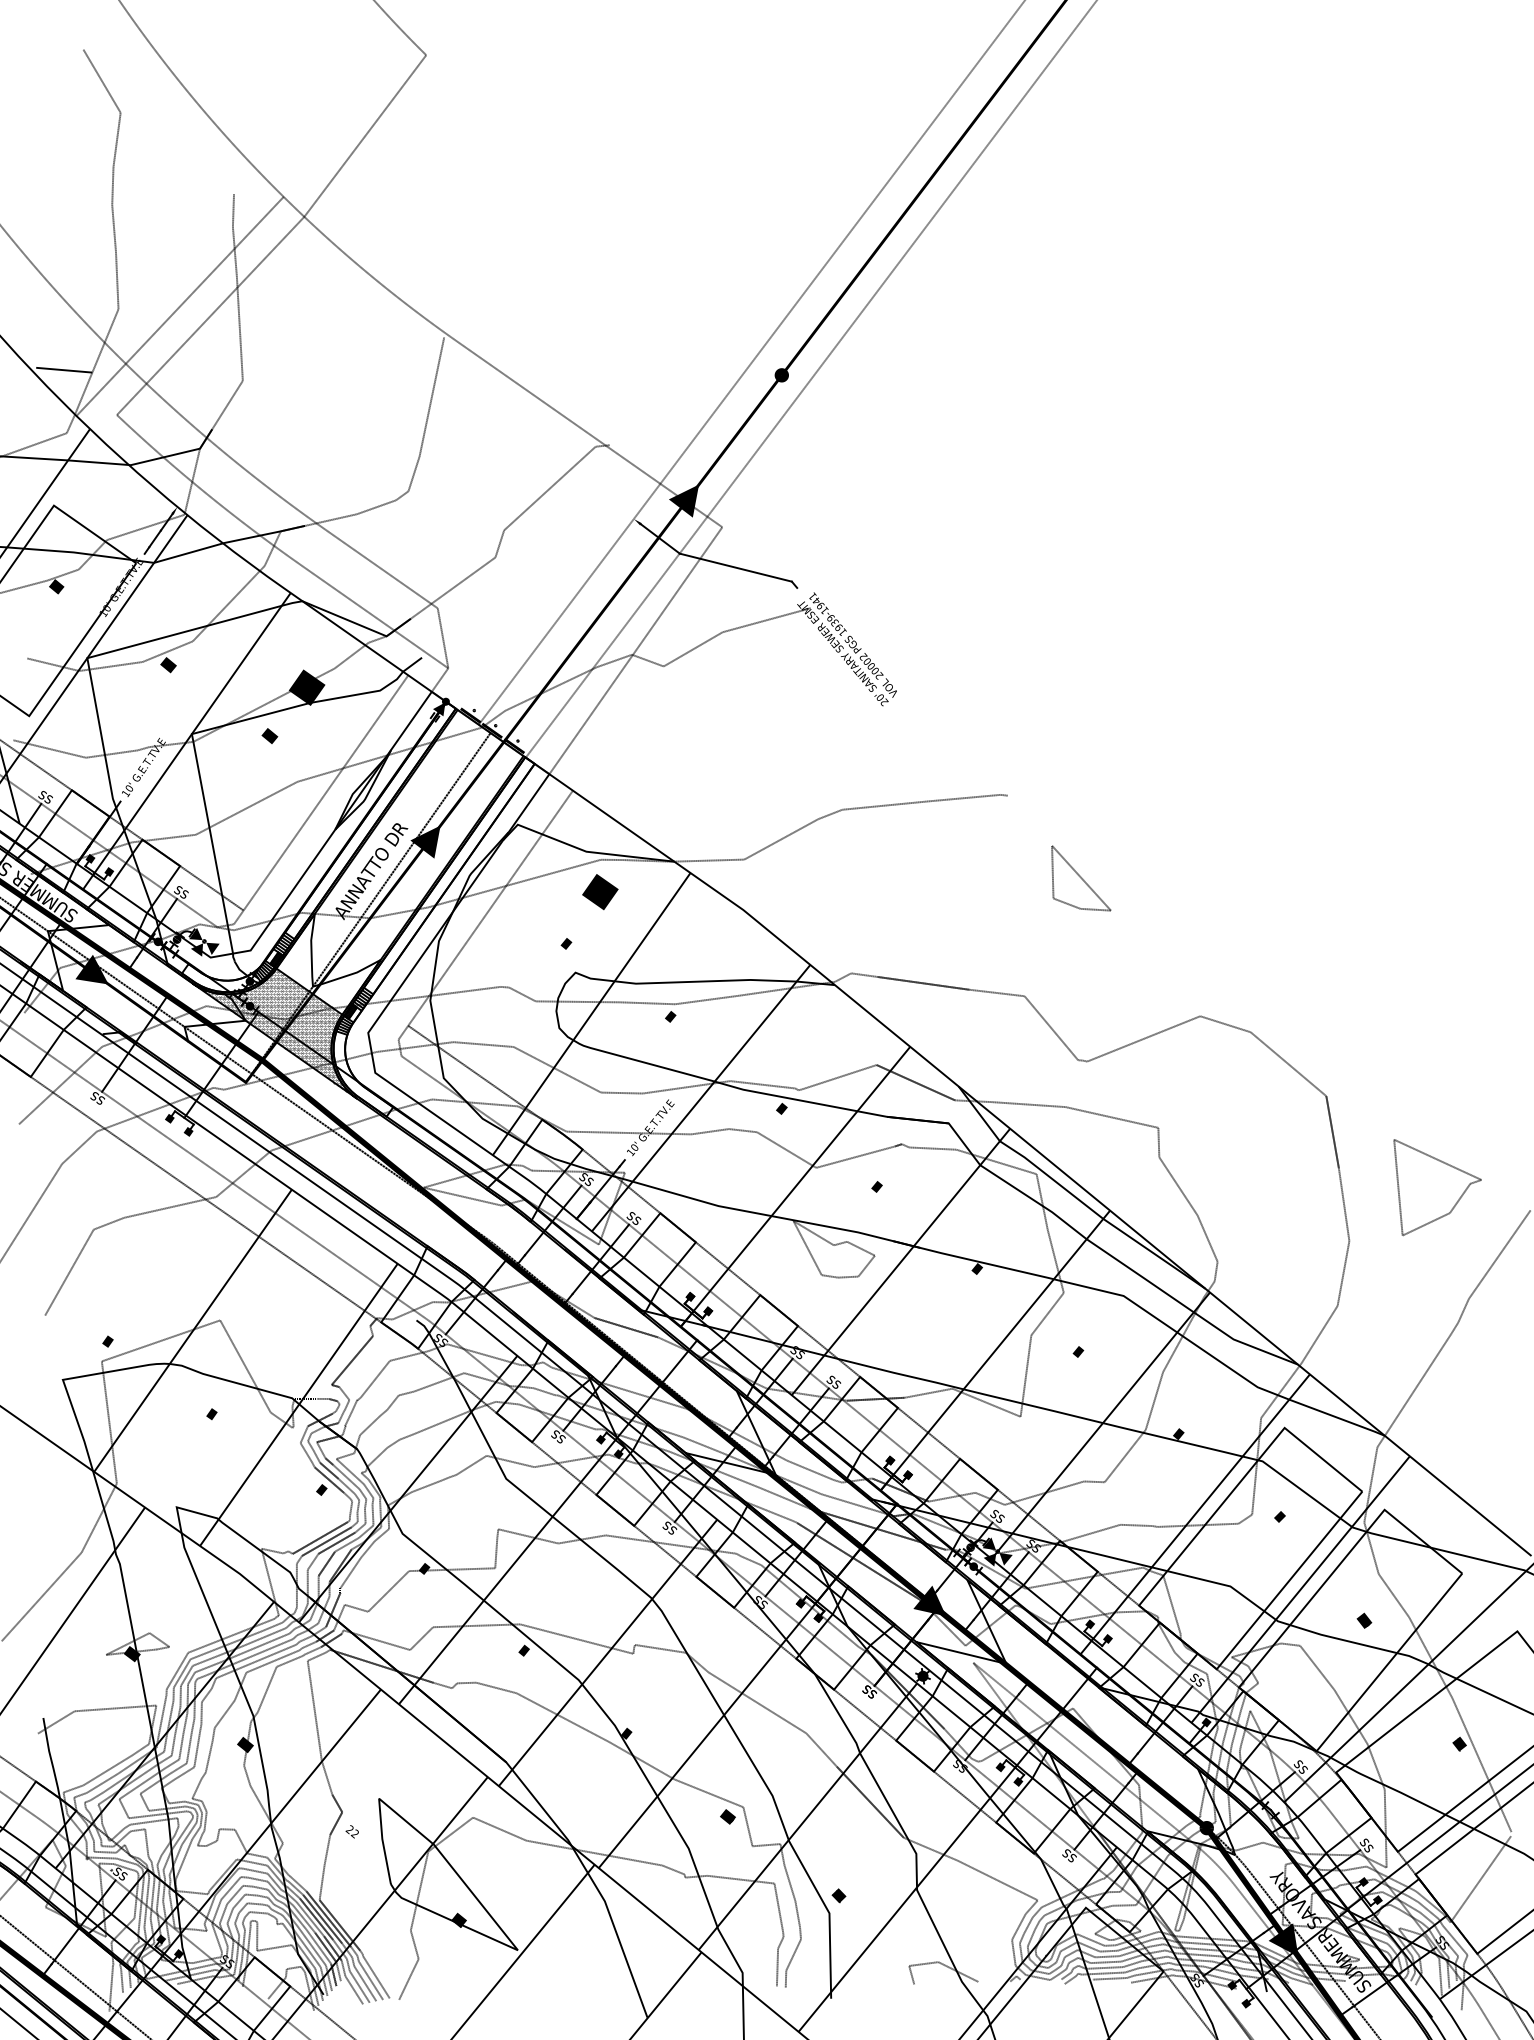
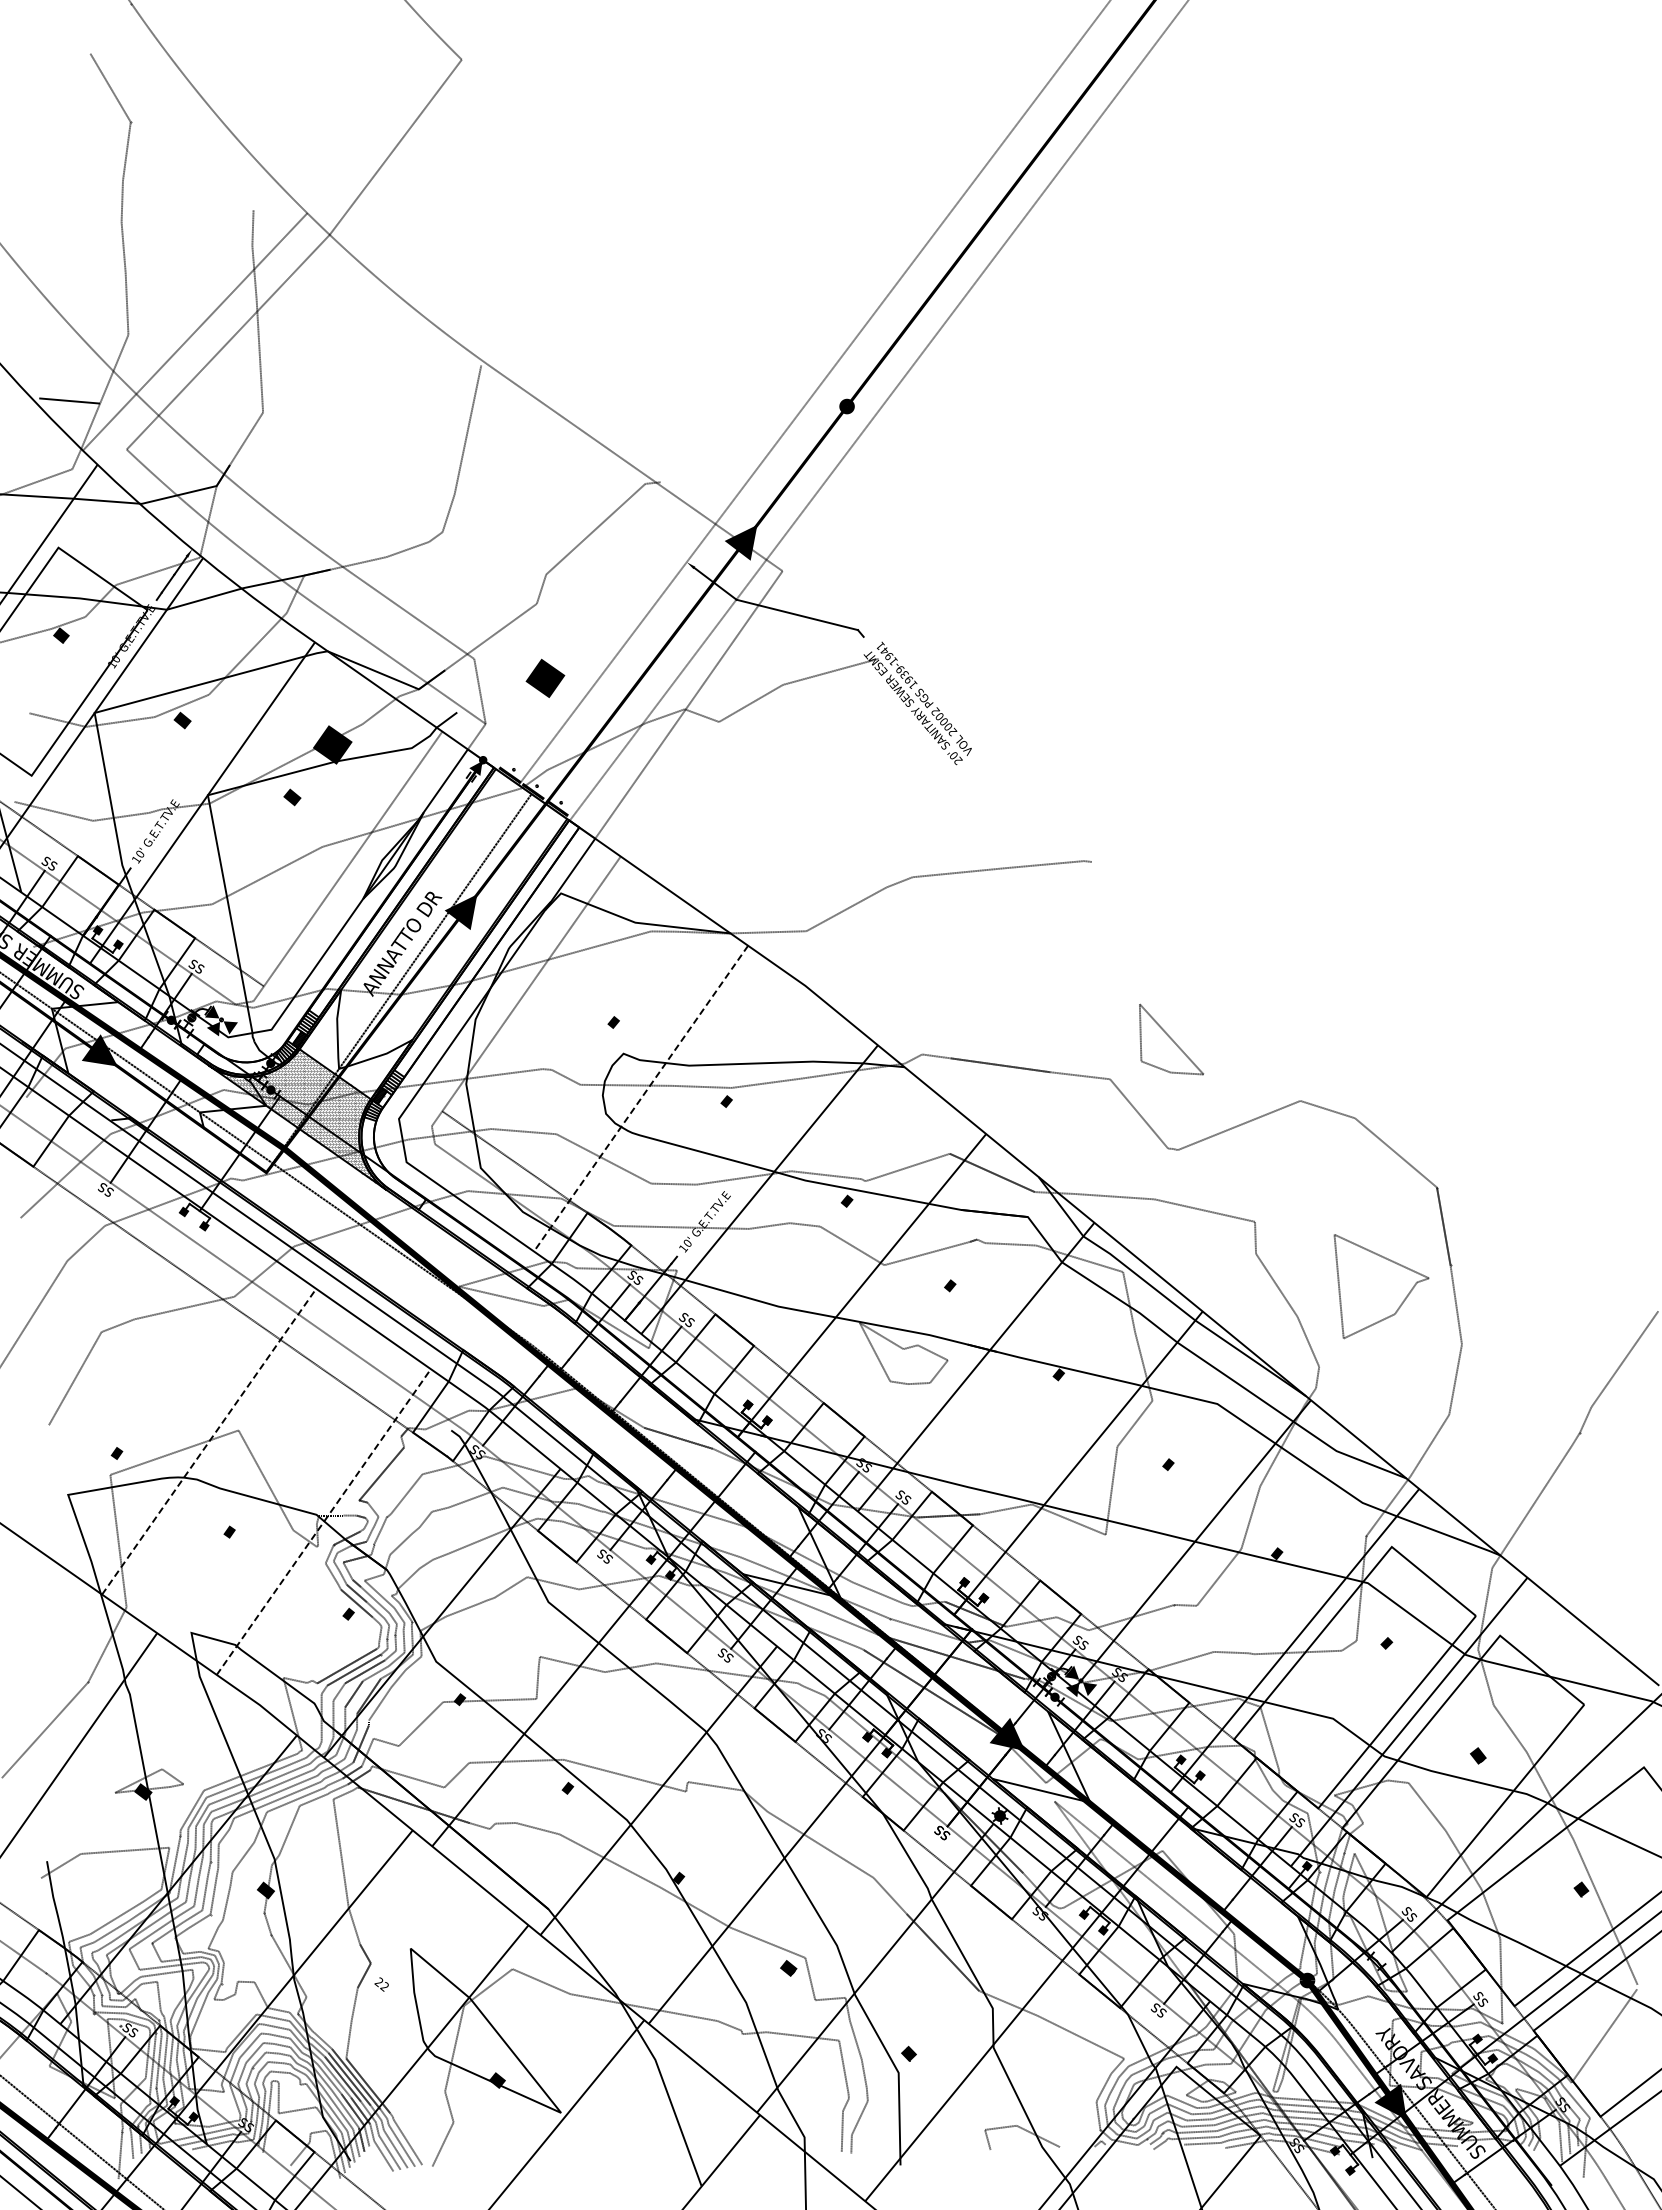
part: (1081, 878) -> (1171, 1039), moved
text: (600, 891) -> (545, 677), moved
line: (592, 1014) -> (641, 1098), solid -> dashed
part: (1437, 1187) -> (1381, 1286), moved
line: (193, 1330) -> (209, 1441), solid -> dashed
line: (298, 1405) -> (323, 1522), solid -> dashed

